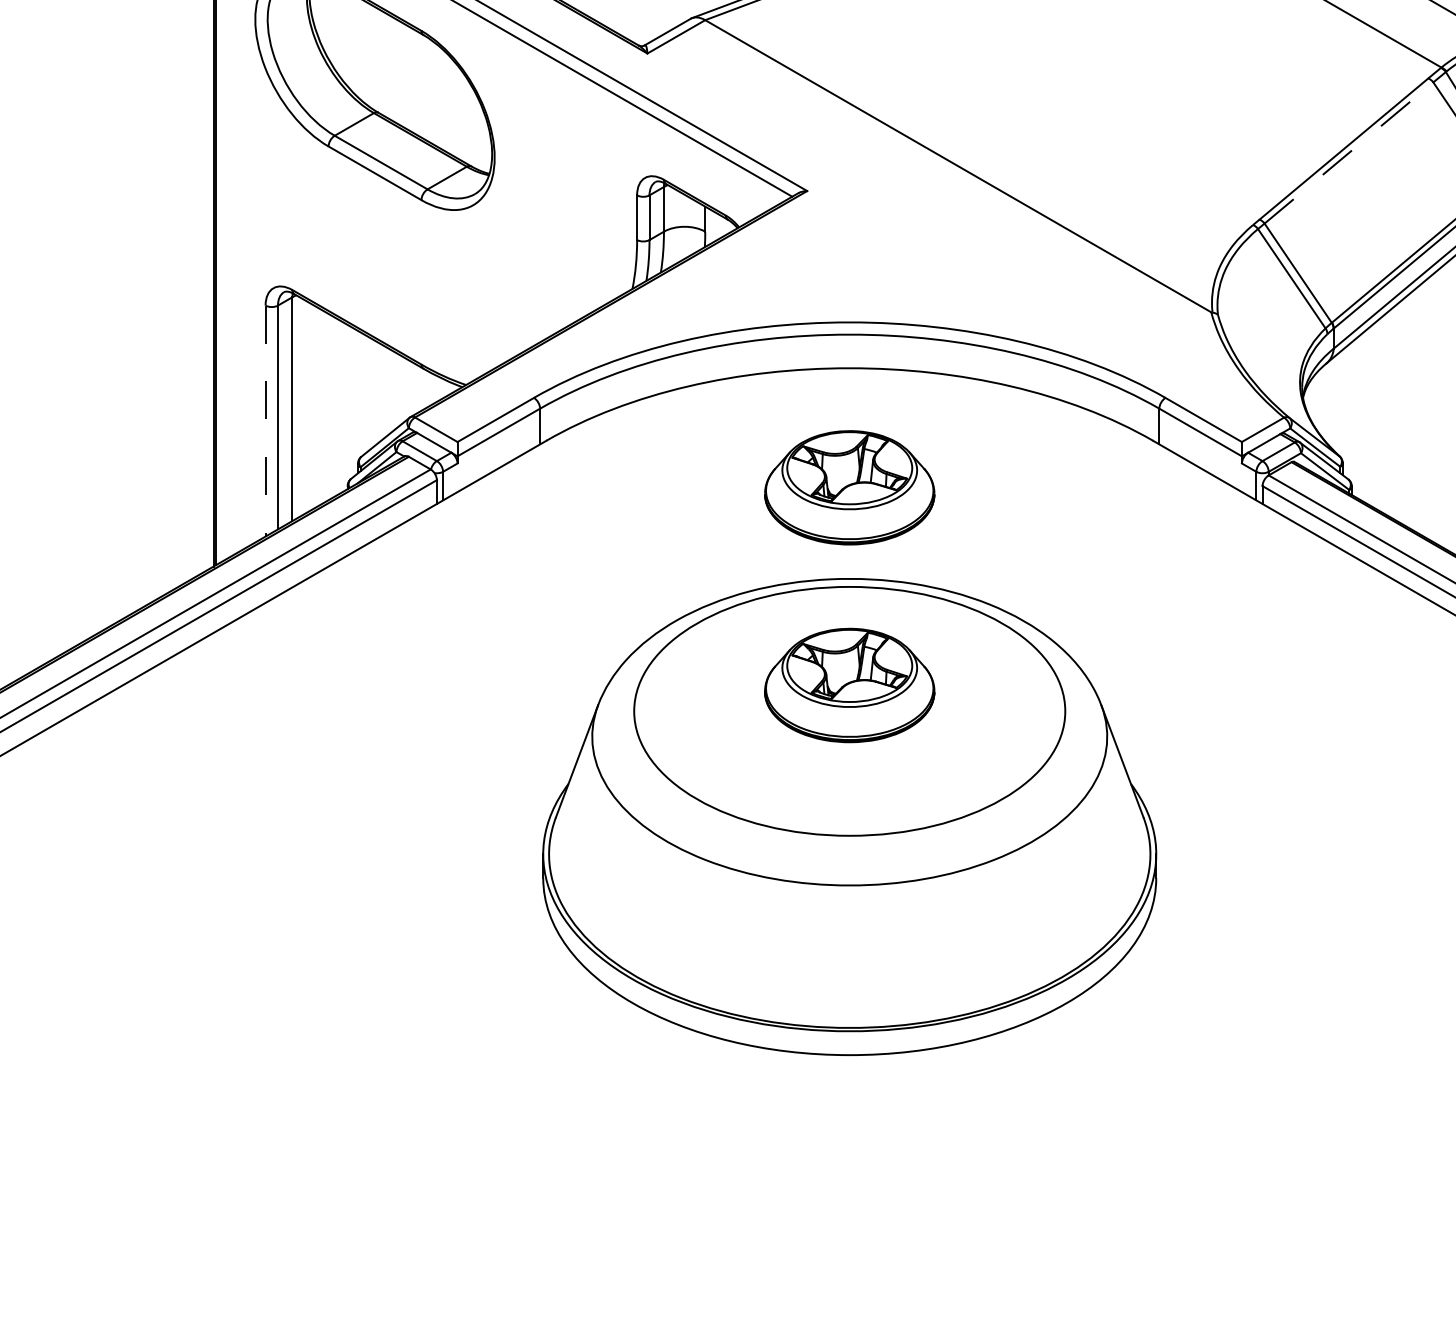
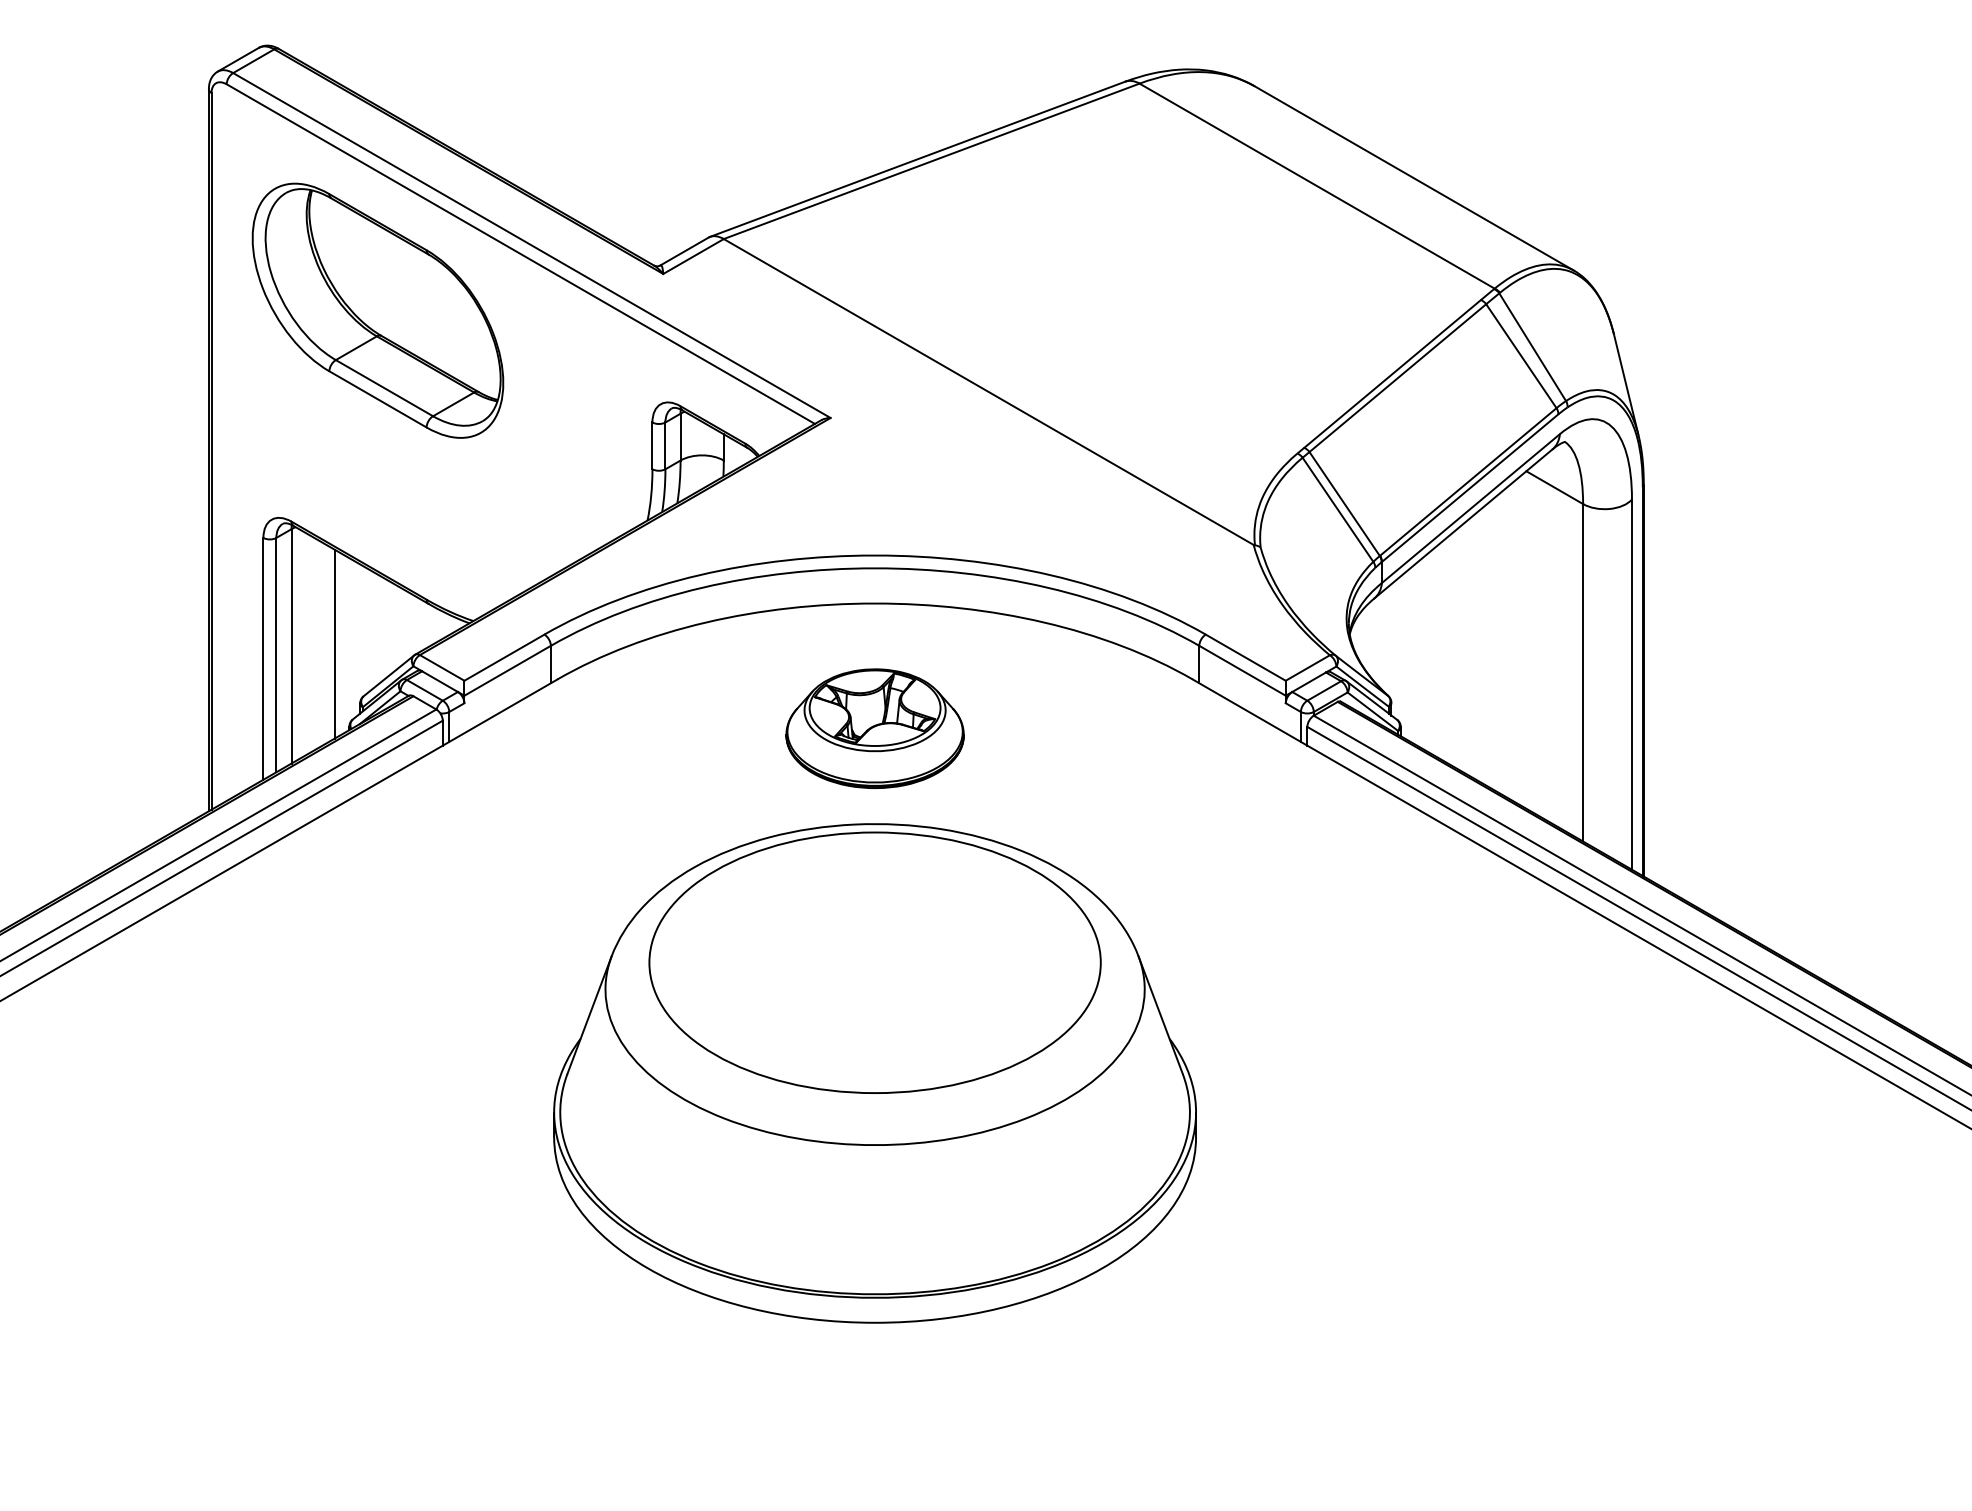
line: (1349, 152) -> (1398, 377), dashed -> solid
line: (333, 406) -> (334, 643), added
line: (265, 420) -> (263, 658), dashed -> solid
part: (849, 685) -> (874, 935), removed

